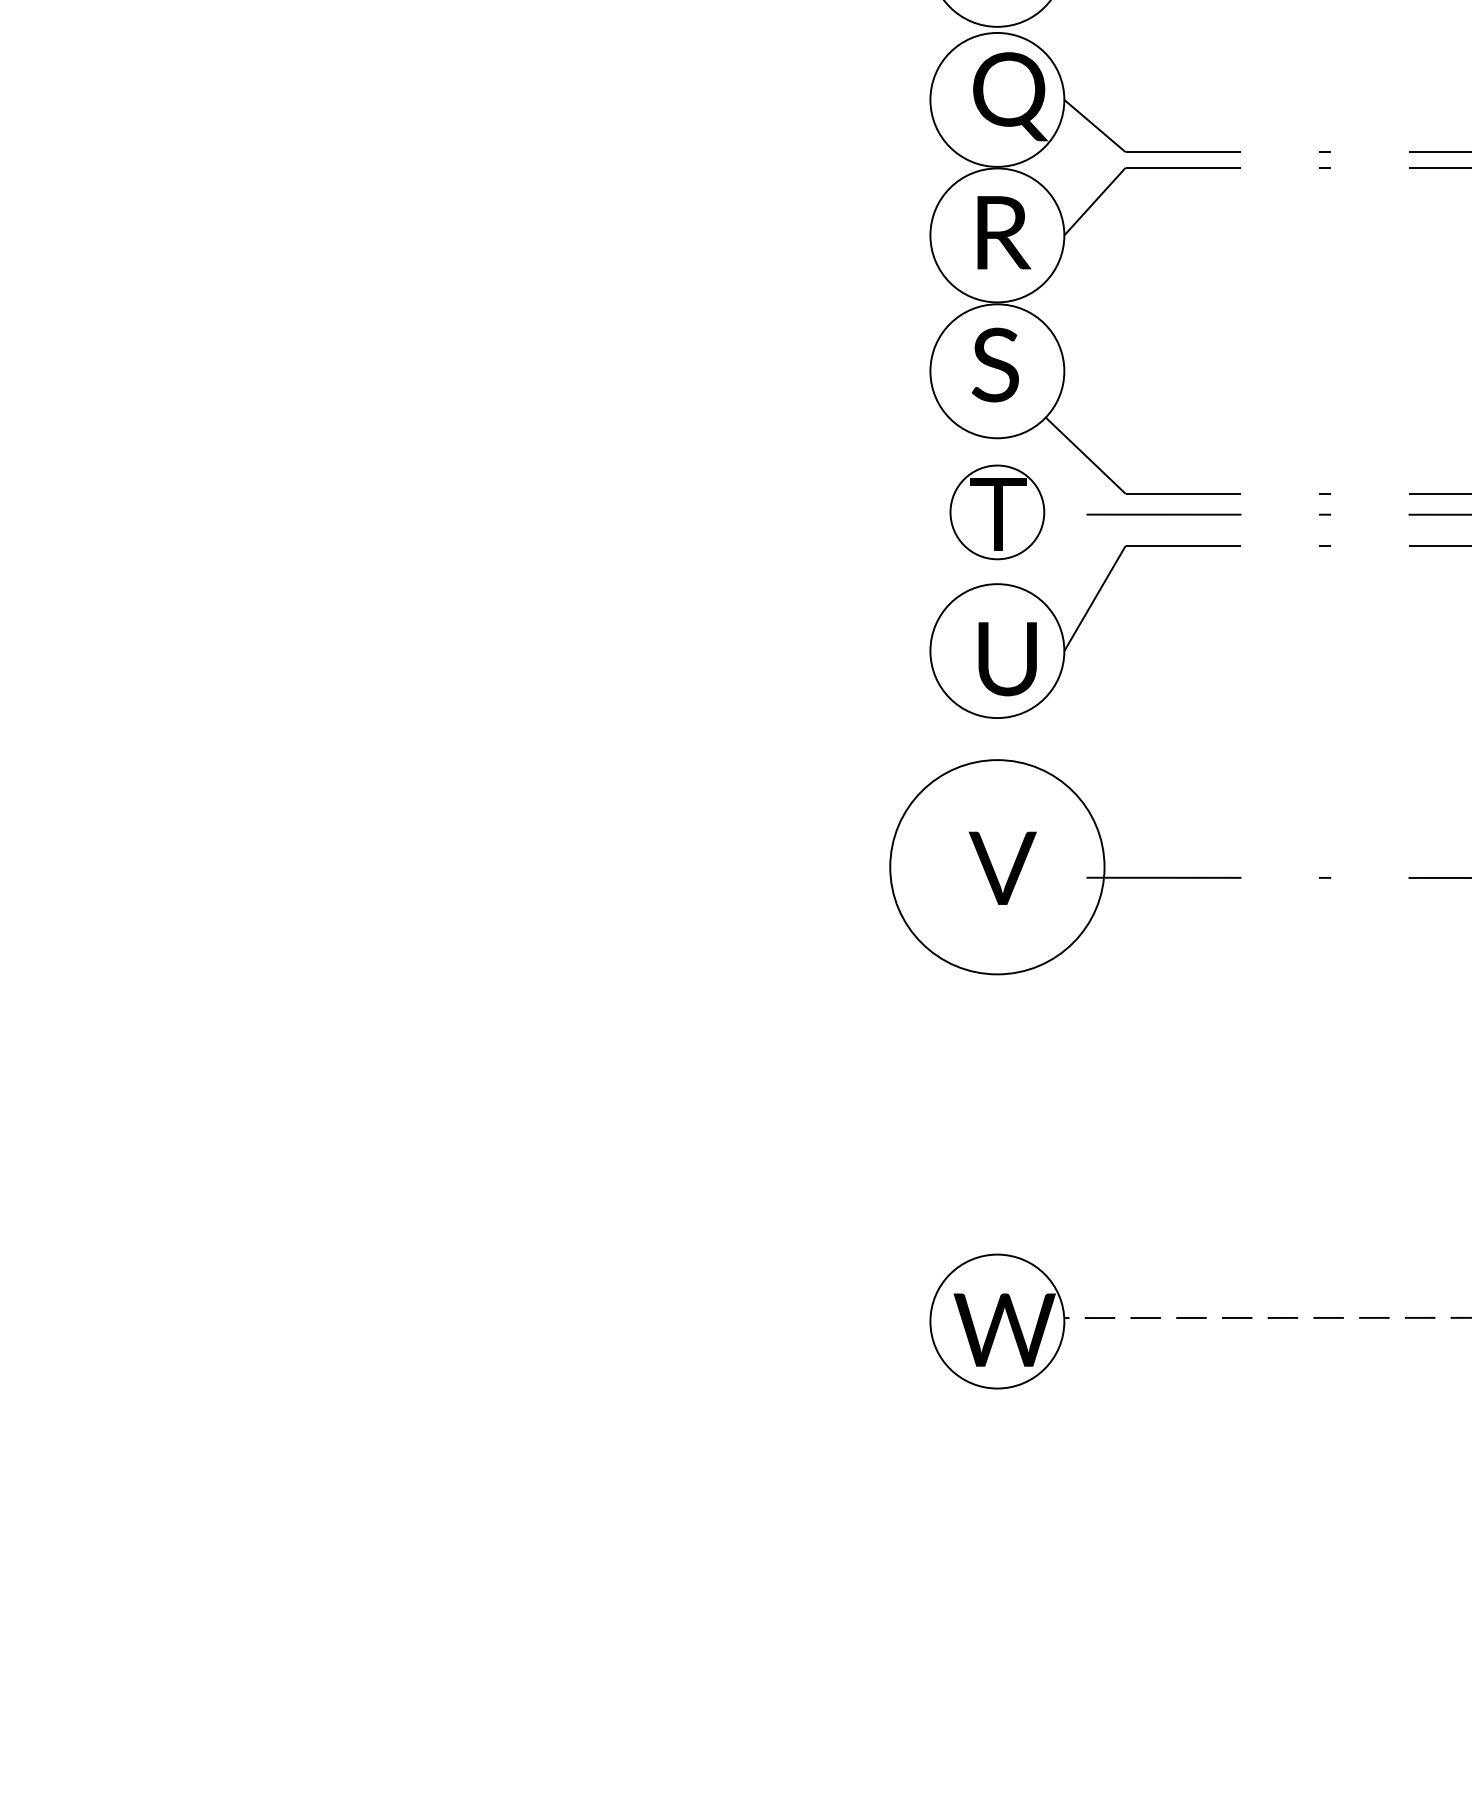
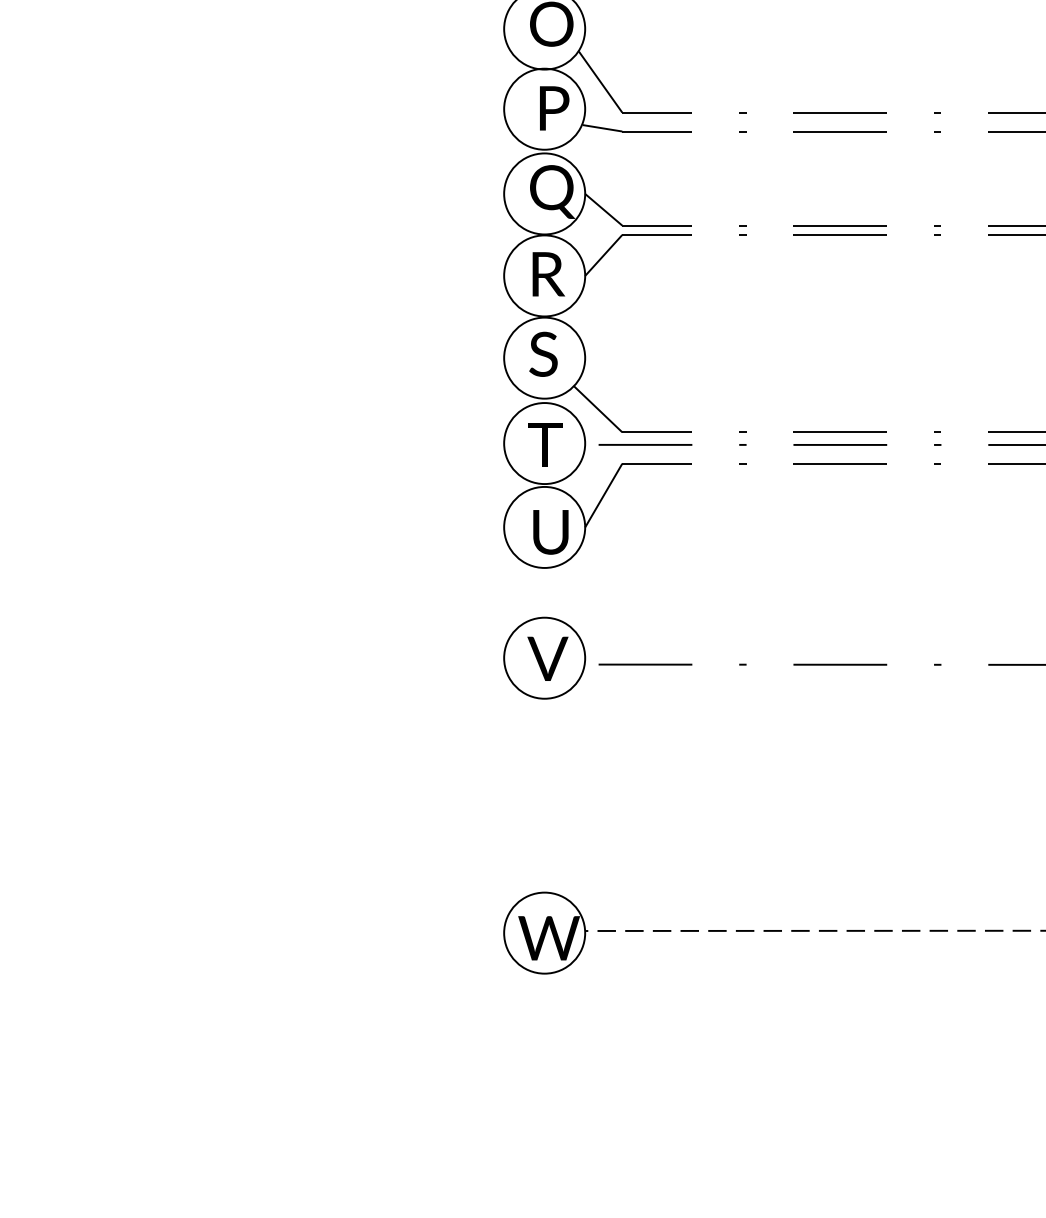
circle: (997, 512) -> (544, 443), size x1.43
circle: (997, 866) -> (544, 657), size x0.62

